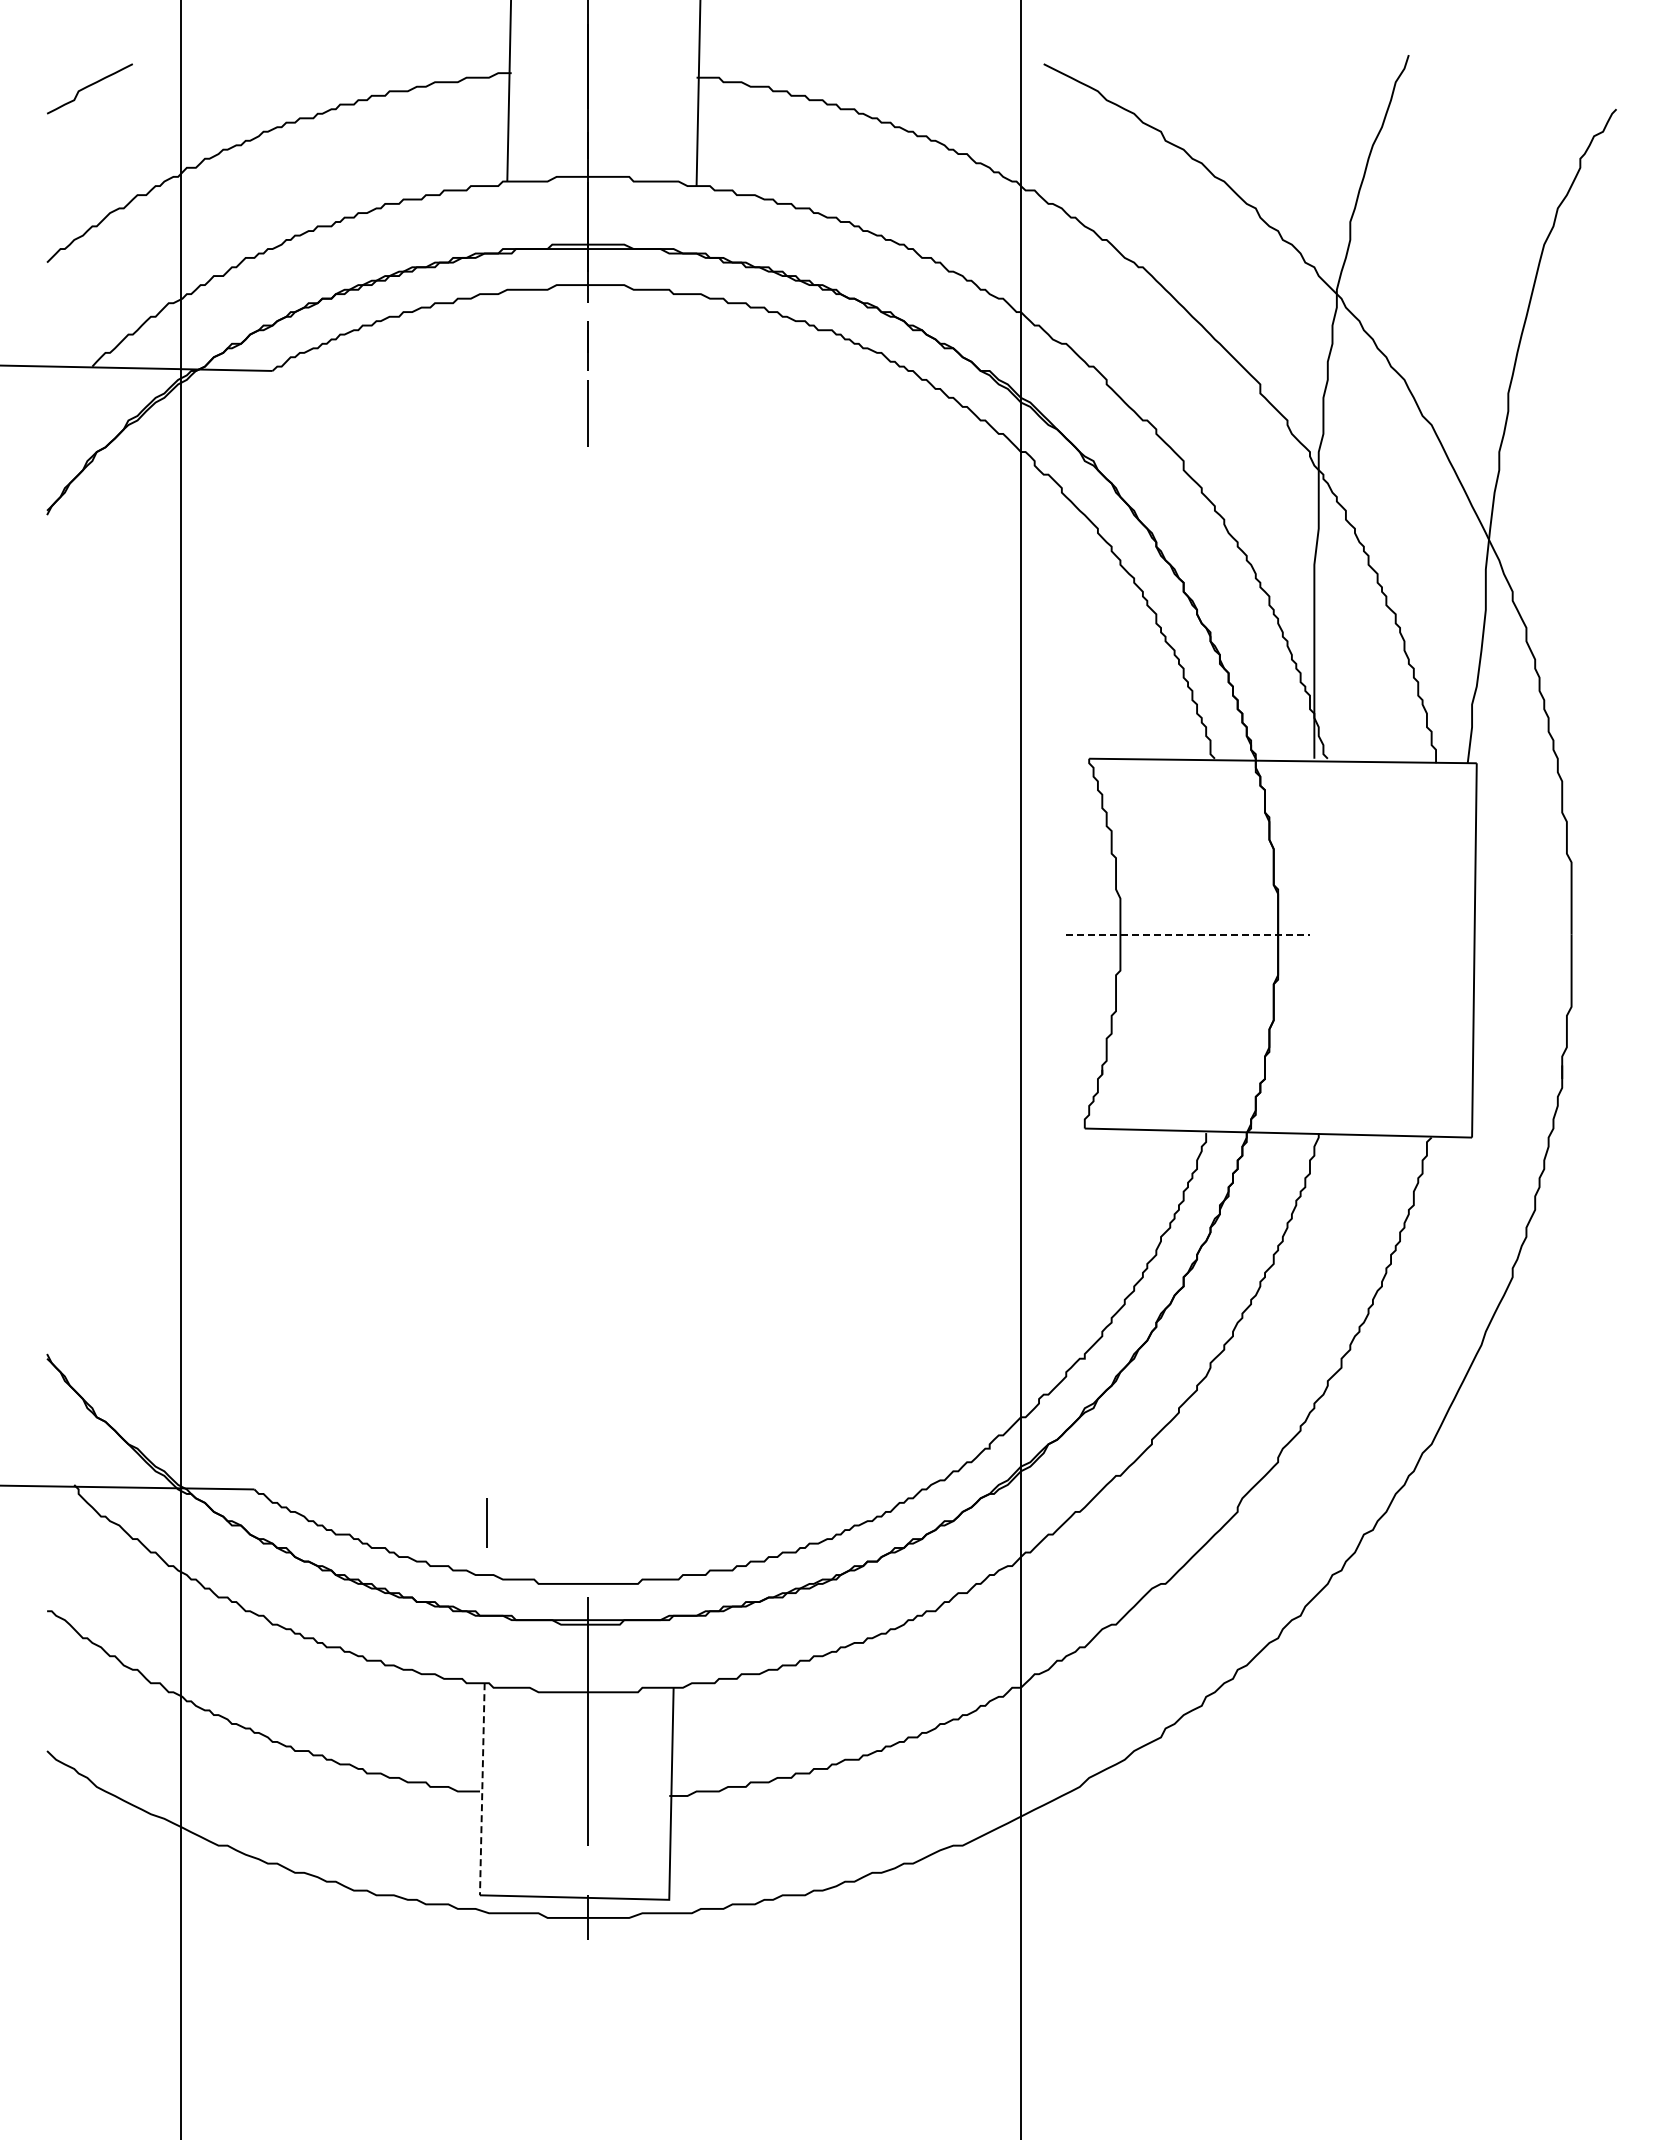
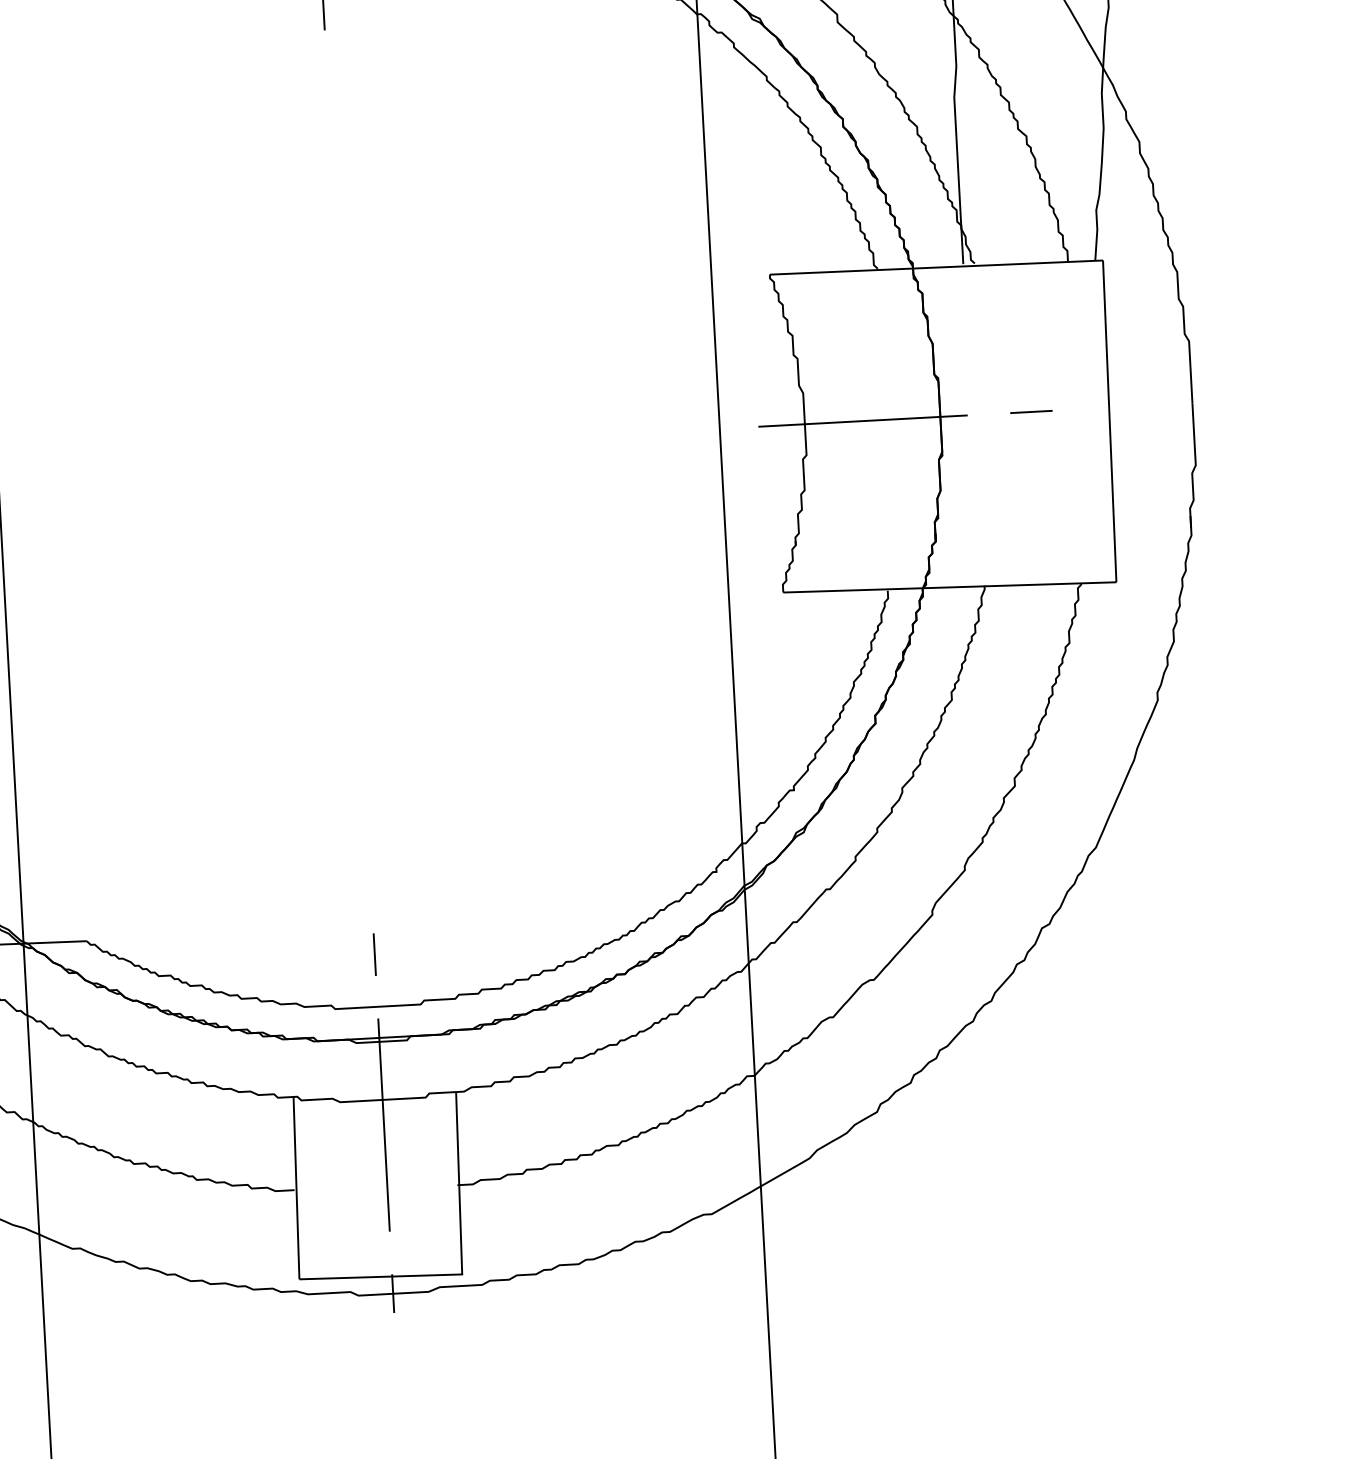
line: (1188, 934) -> (863, 421), dashed -> solid
line: (1384, 934) -> (1031, 411), added
line: (486, 1522) -> (374, 954), moved
line: (482, 1789) -> (296, 1188), dashed -> solid

